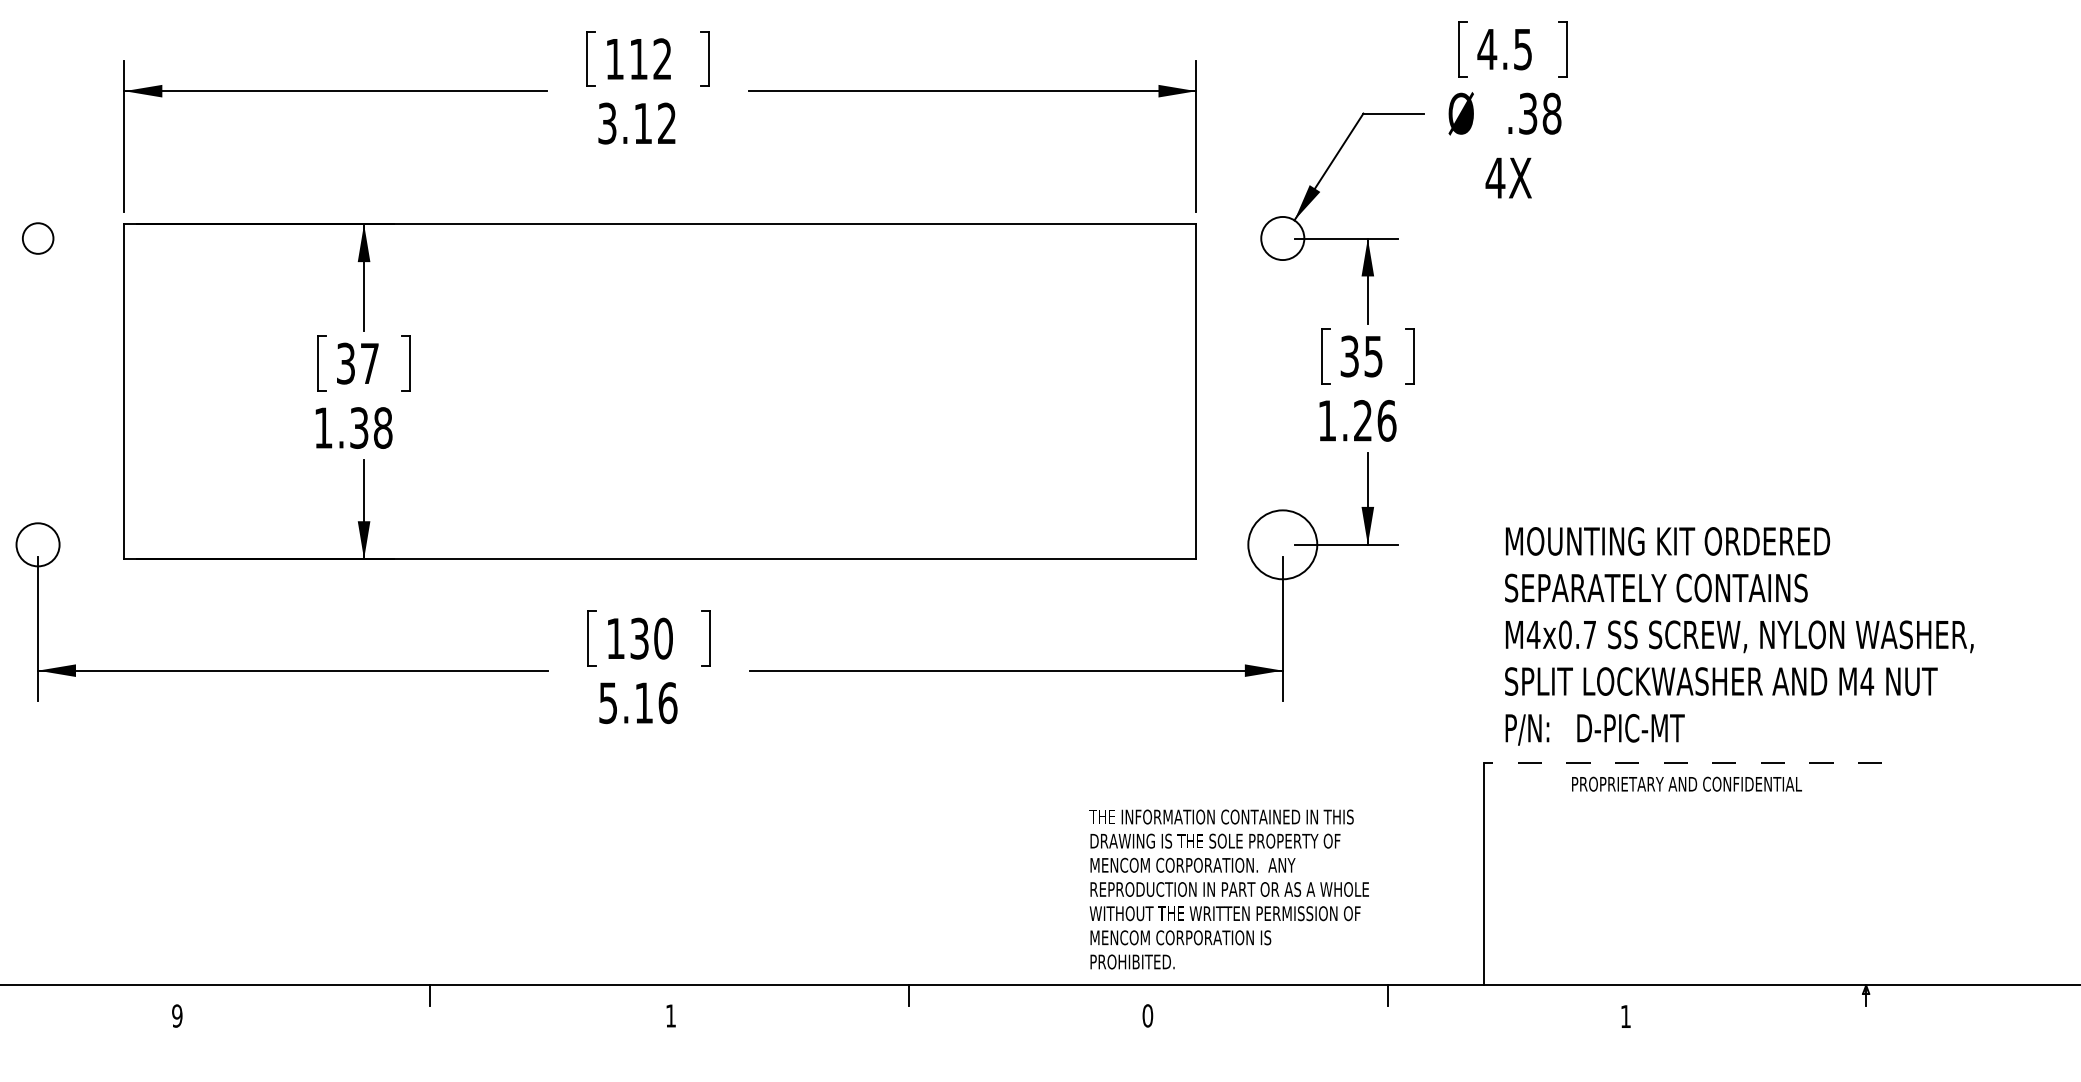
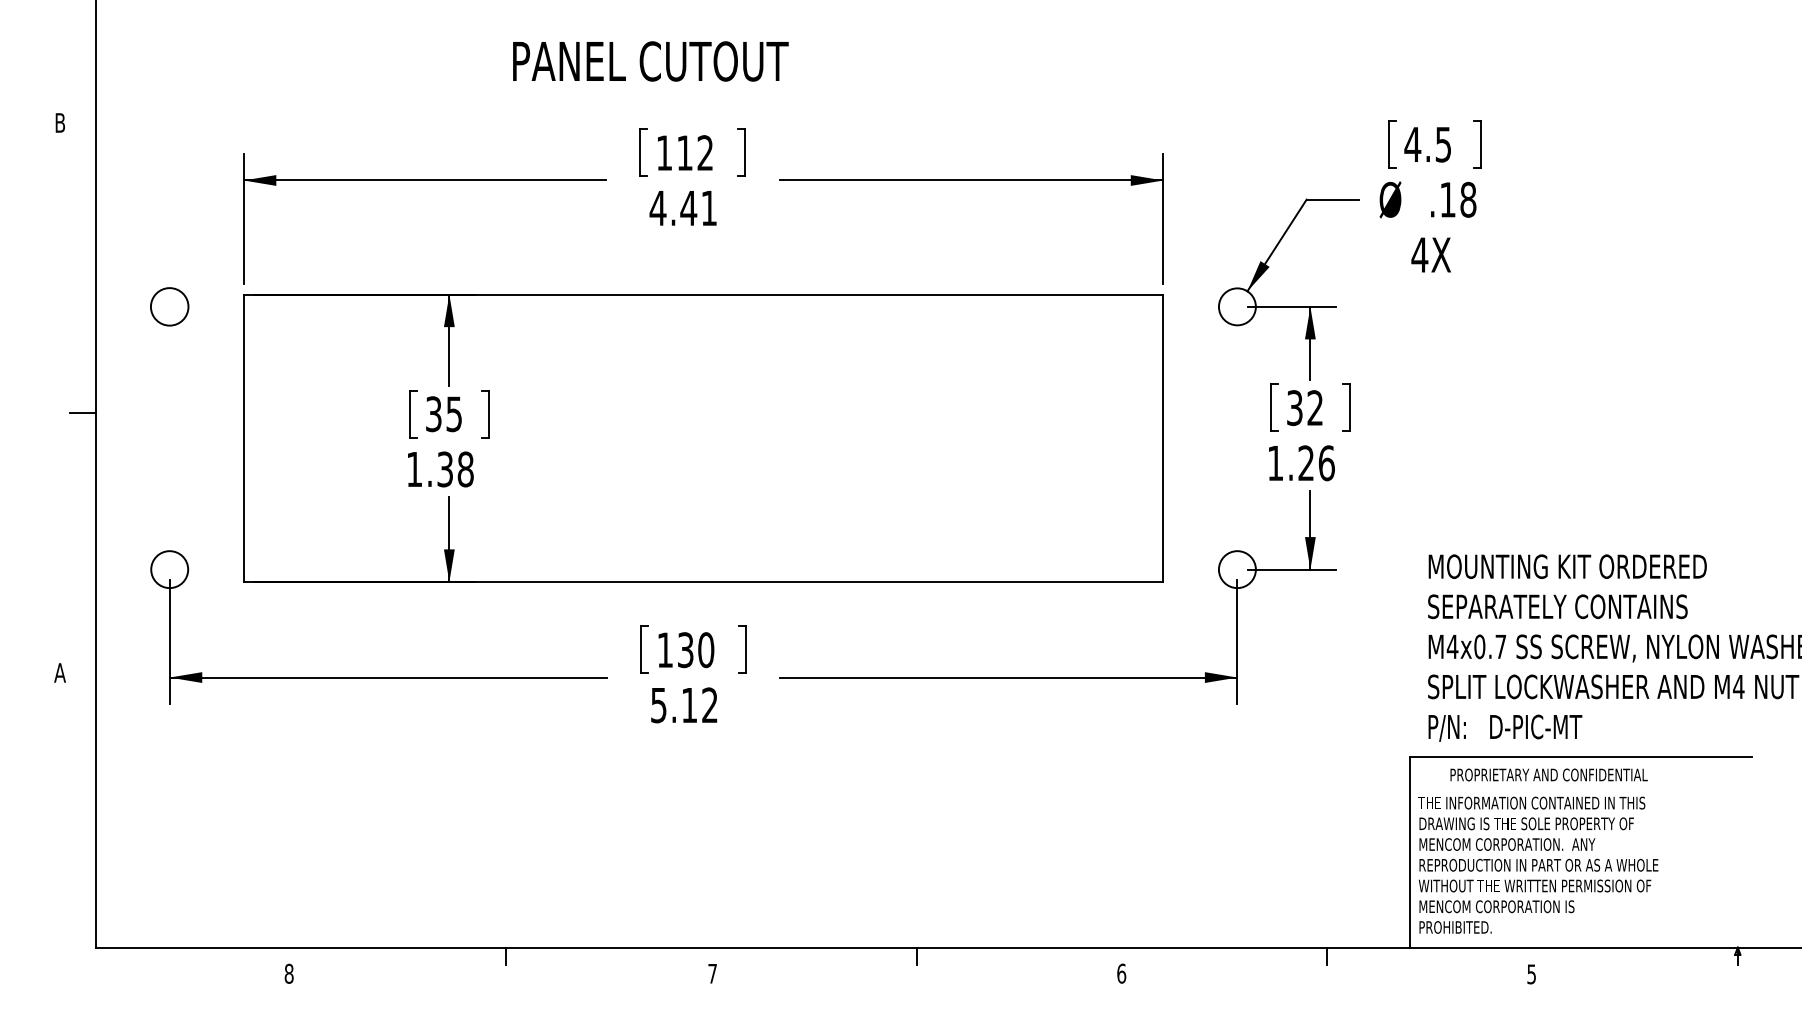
text: (1527, 113) -> (1447, 199), .38 -> .18
text: (635, 123) -> (682, 208), 3.12 -> 4.41
circle: (37, 238) -> (169, 306), size x1.43
text: (1372, 356) -> (1314, 408), 35 -> 32
text: (368, 363) -> (453, 414), 37 -> 35
circle: (1281, 544) -> (1236, 569), size x0.62
text: (668, 703) -> (710, 705), 5.16 -> 5.12
line: (1682, 762) -> (1580, 756), dashed -> solid
text: (1686, 783) -> (1548, 774), moved
text: (1229, 888) -> (1538, 864), moved
text: (176, 1015) -> (288, 973), 9 -> 8
text: (670, 1015) -> (712, 973), 1 -> 7
text: (1147, 1015) -> (1121, 973), 0 -> 6
text: (1625, 1016) -> (1531, 974), 1 -> 5

